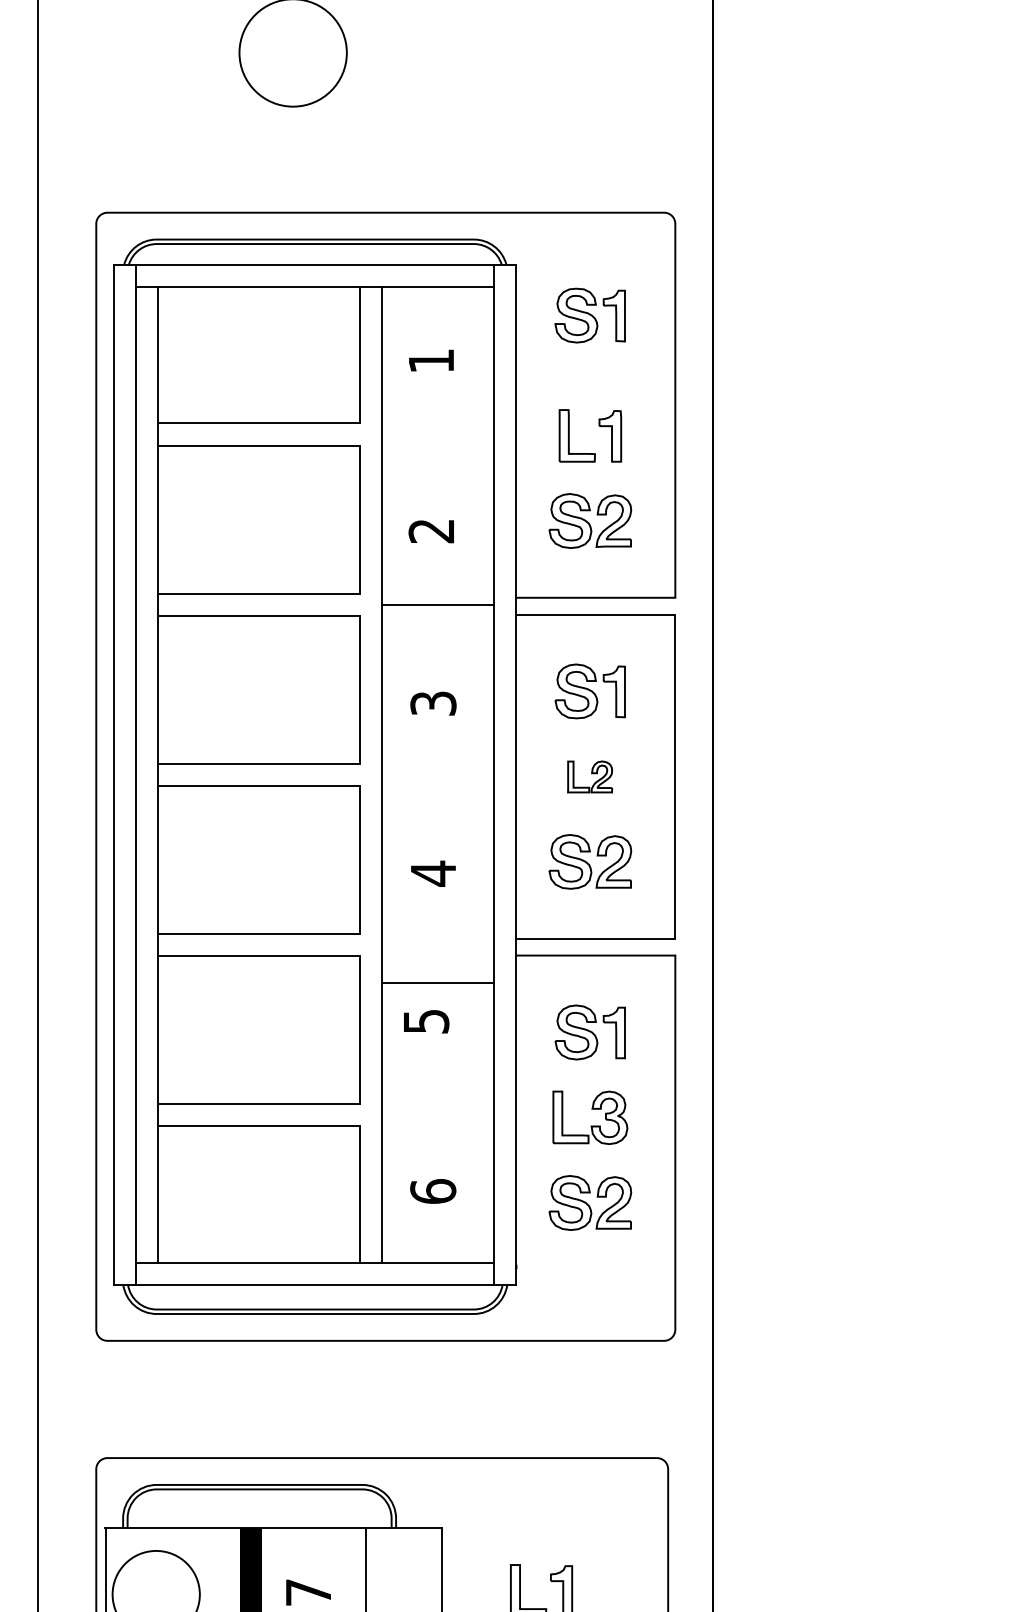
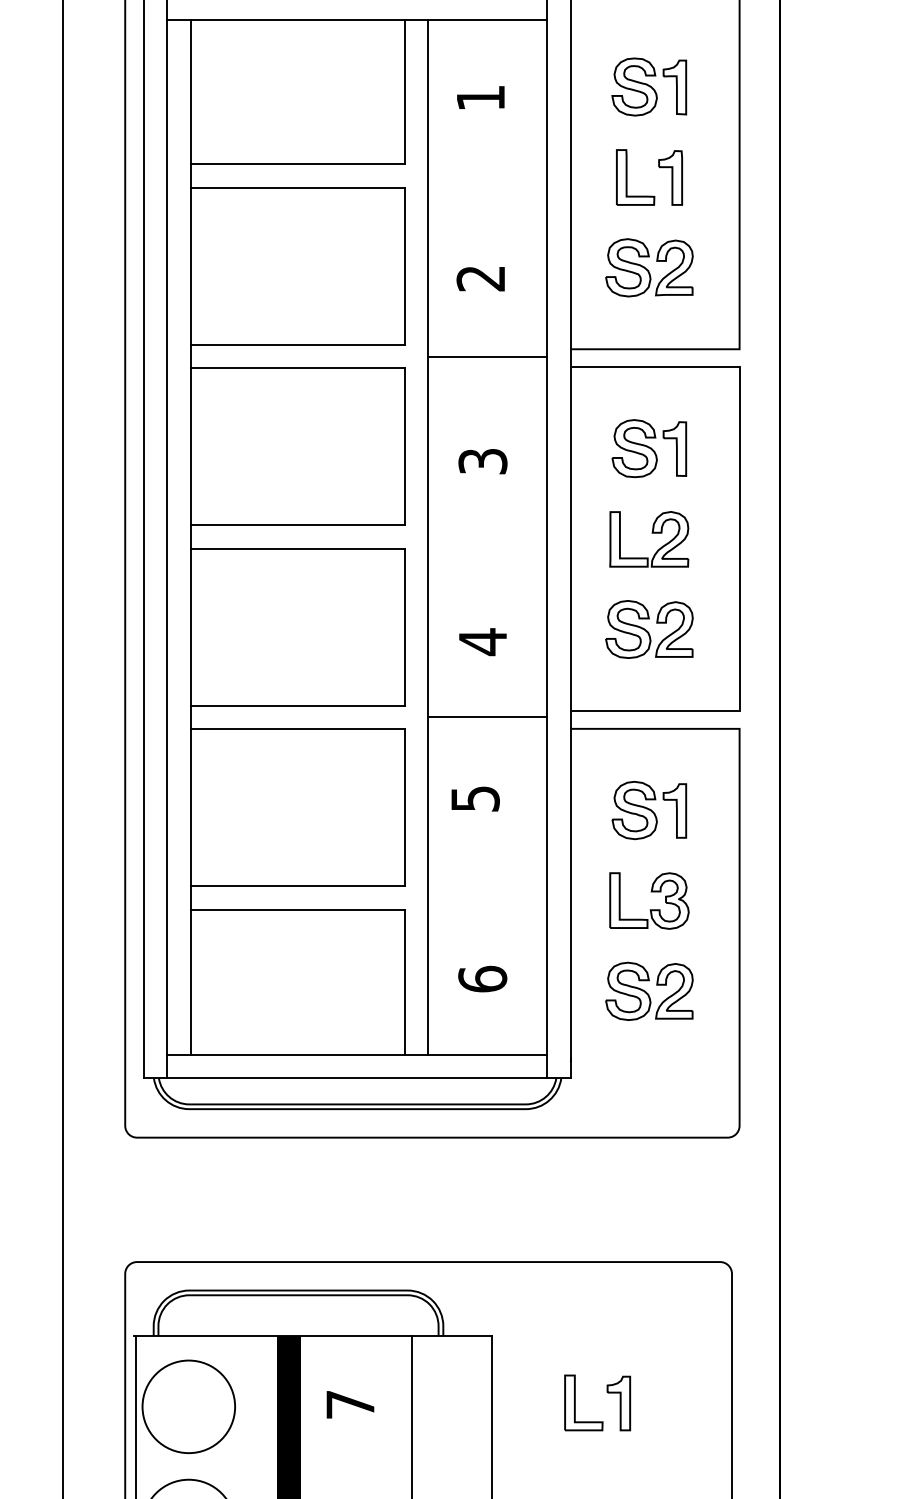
part: (589, 315) -> (648, 86), moved
part: (589, 776) -> (648, 538), size x1.67
line: (437, 982) -> (487, 717), moved

